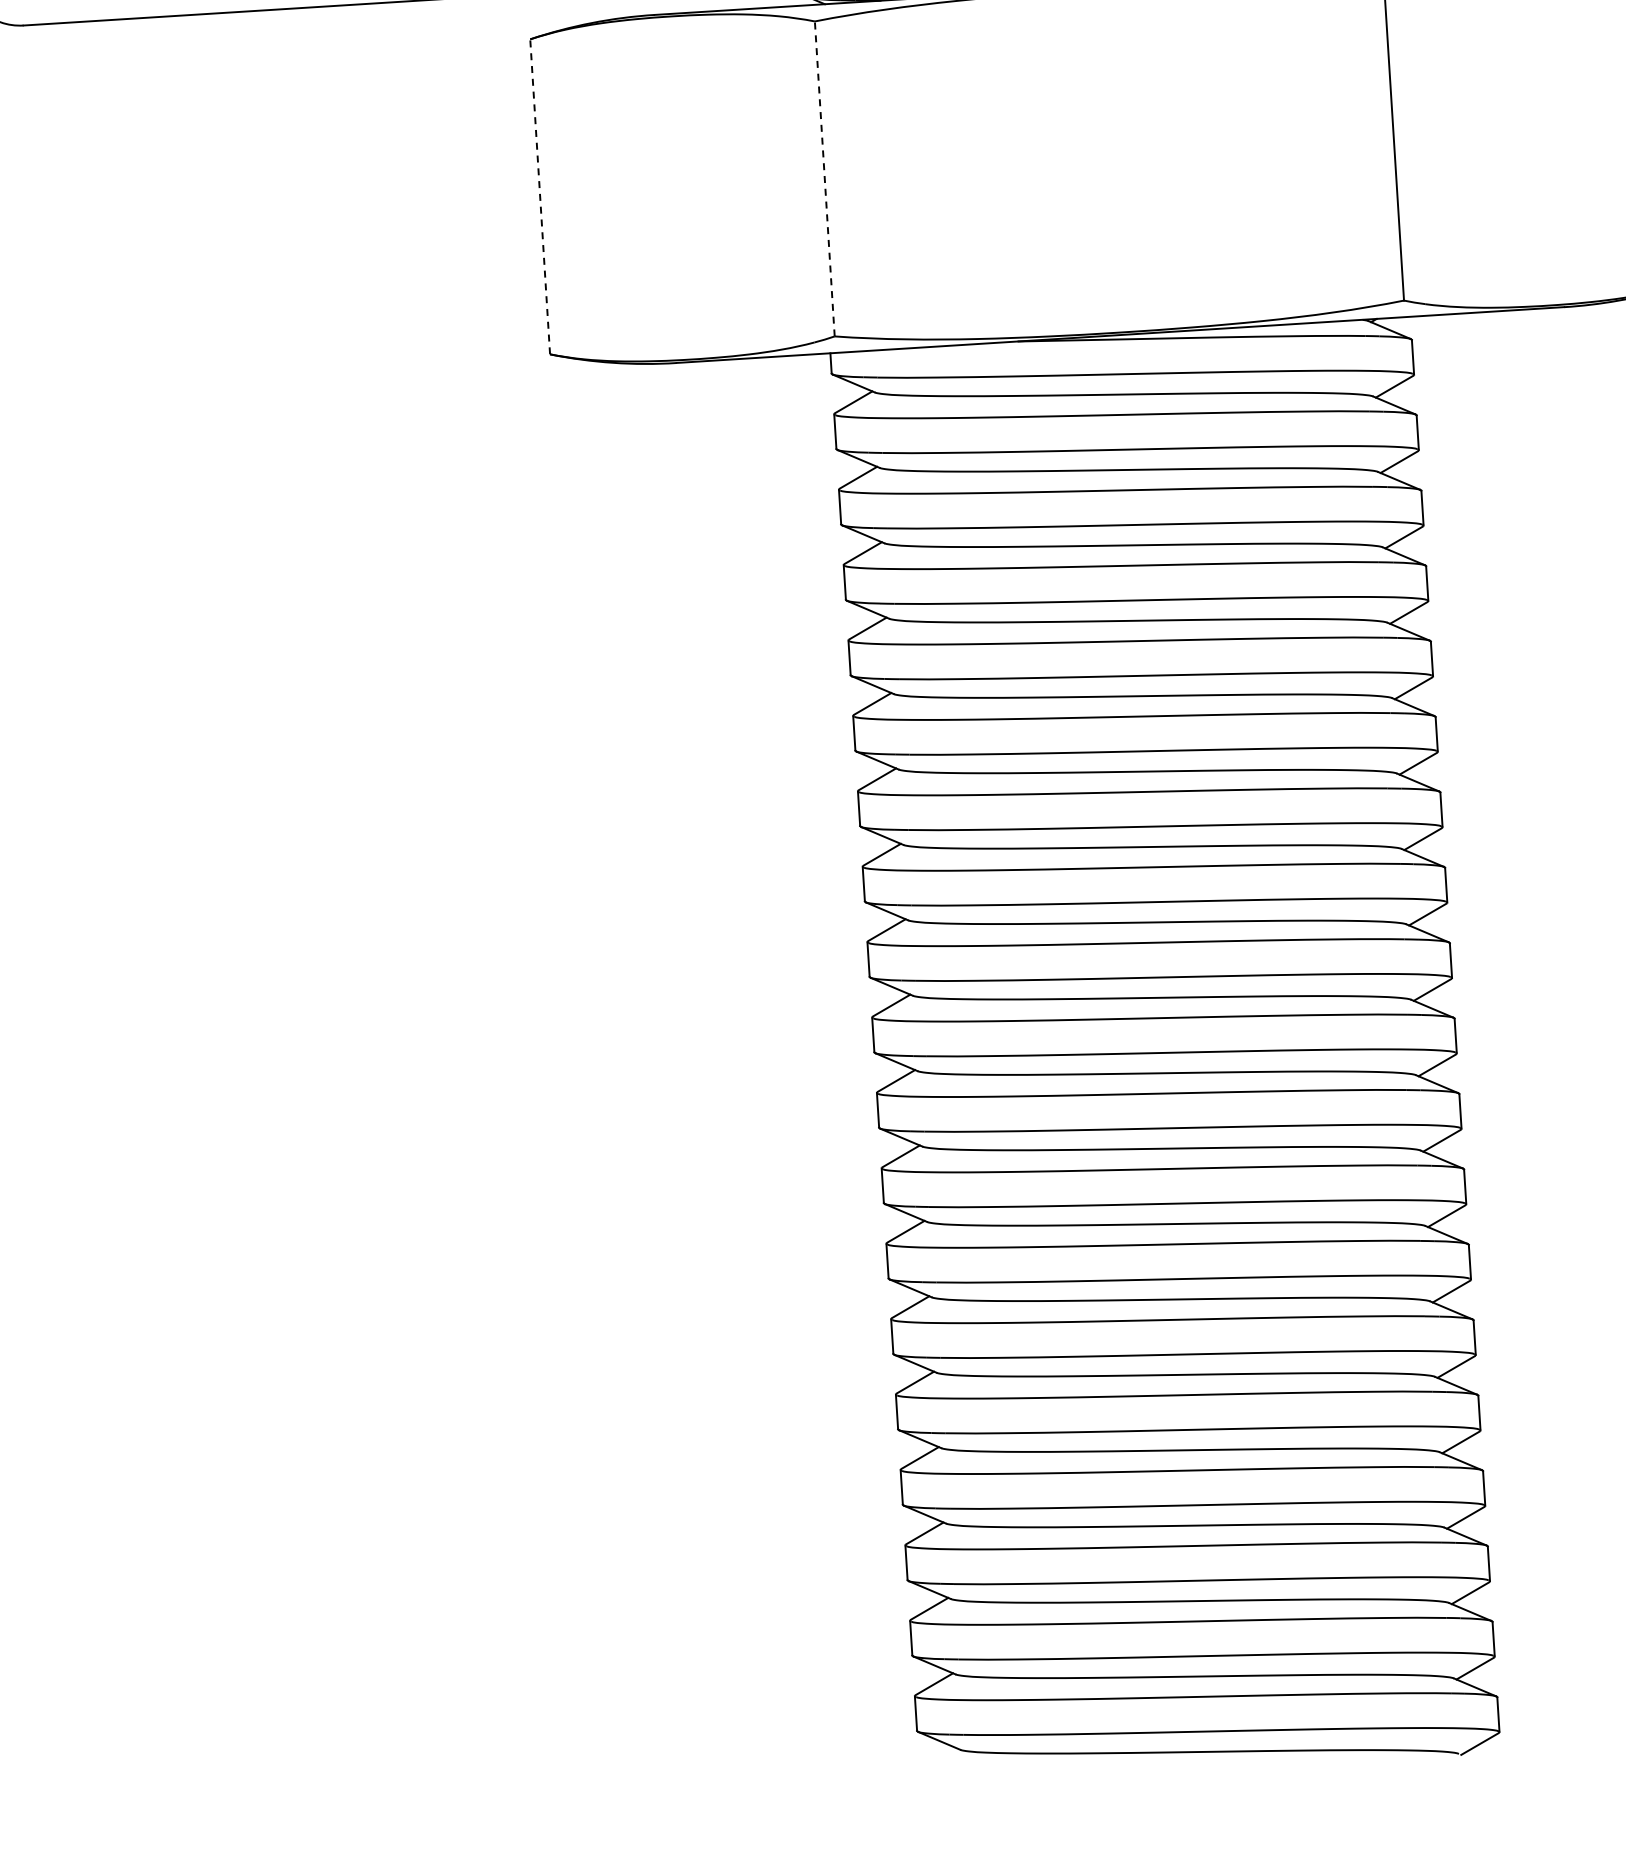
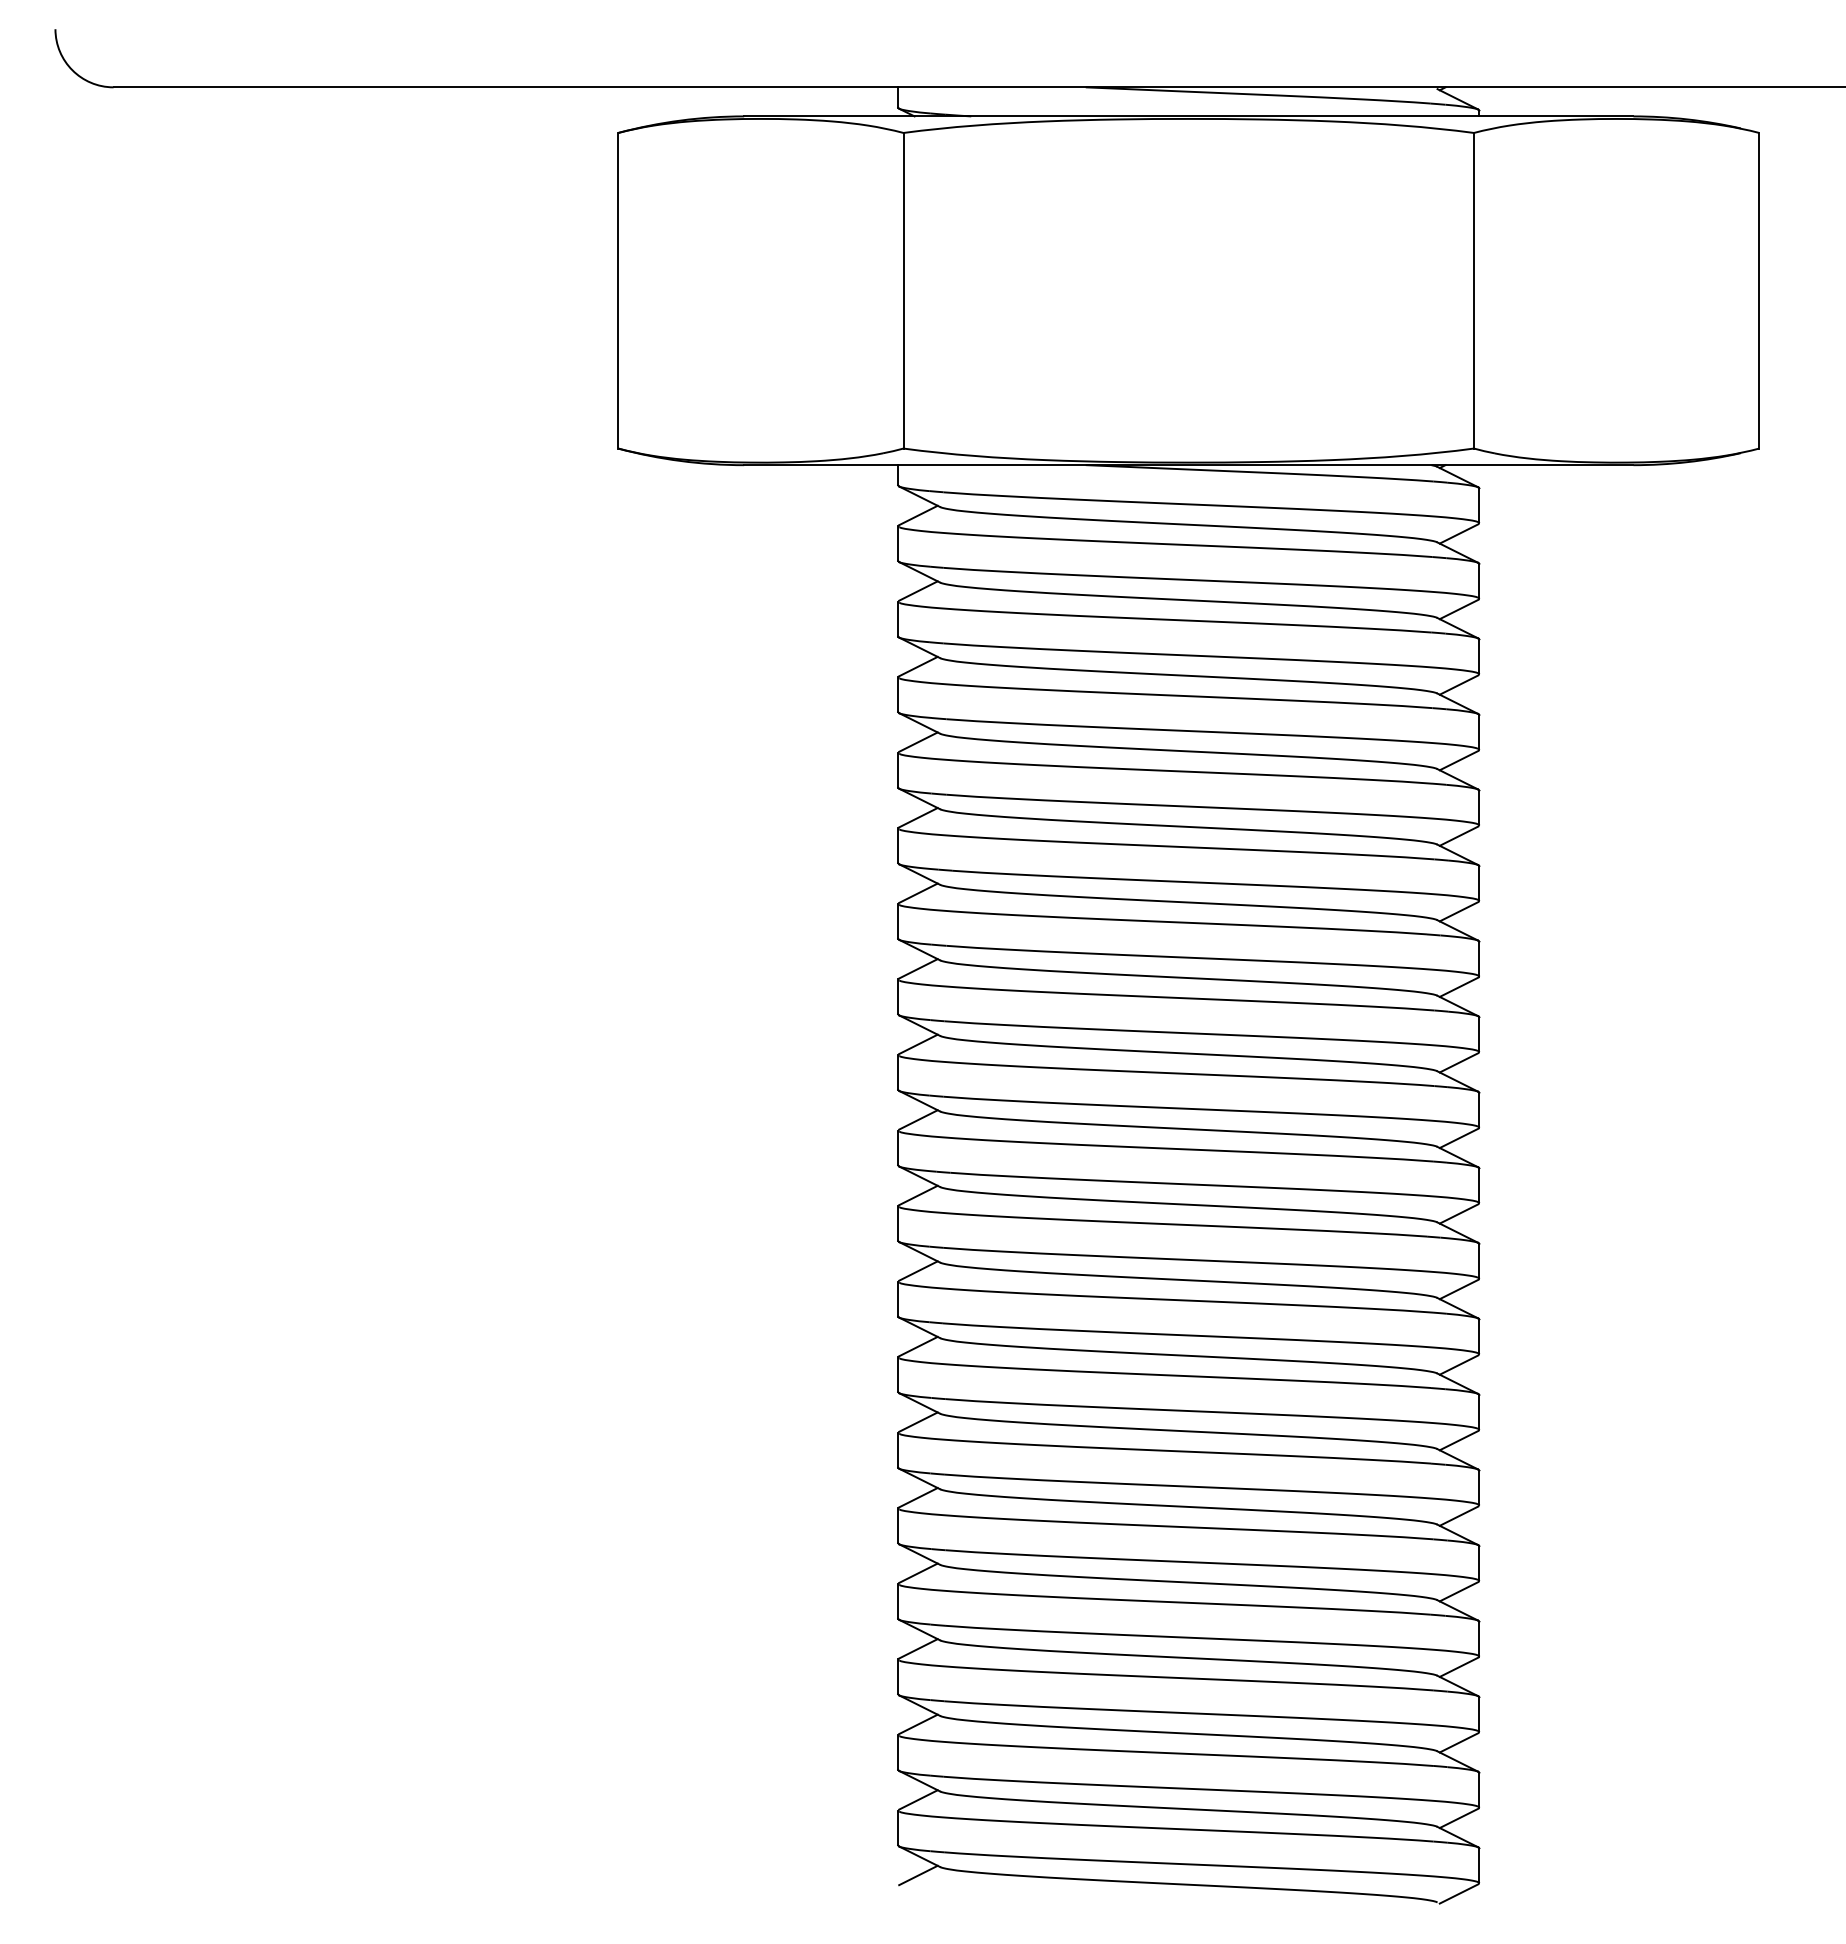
line: (824, 178) -> (903, 290), dashed -> solid
line: (540, 196) -> (618, 290), dashed -> solid
line: (939, 1759) -> (918, 1875), added

